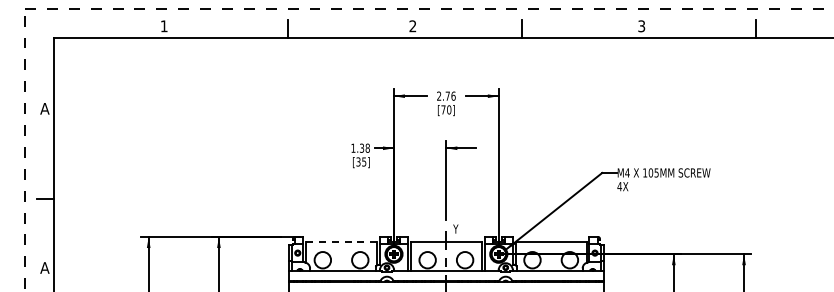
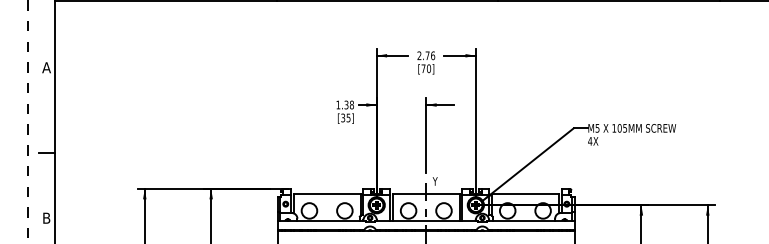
text: (627, 172) -> (597, 127), M4 -> M5
line: (341, 242) -> (327, 194), dashed -> solid
text: (44, 267) -> (46, 217), A -> B

